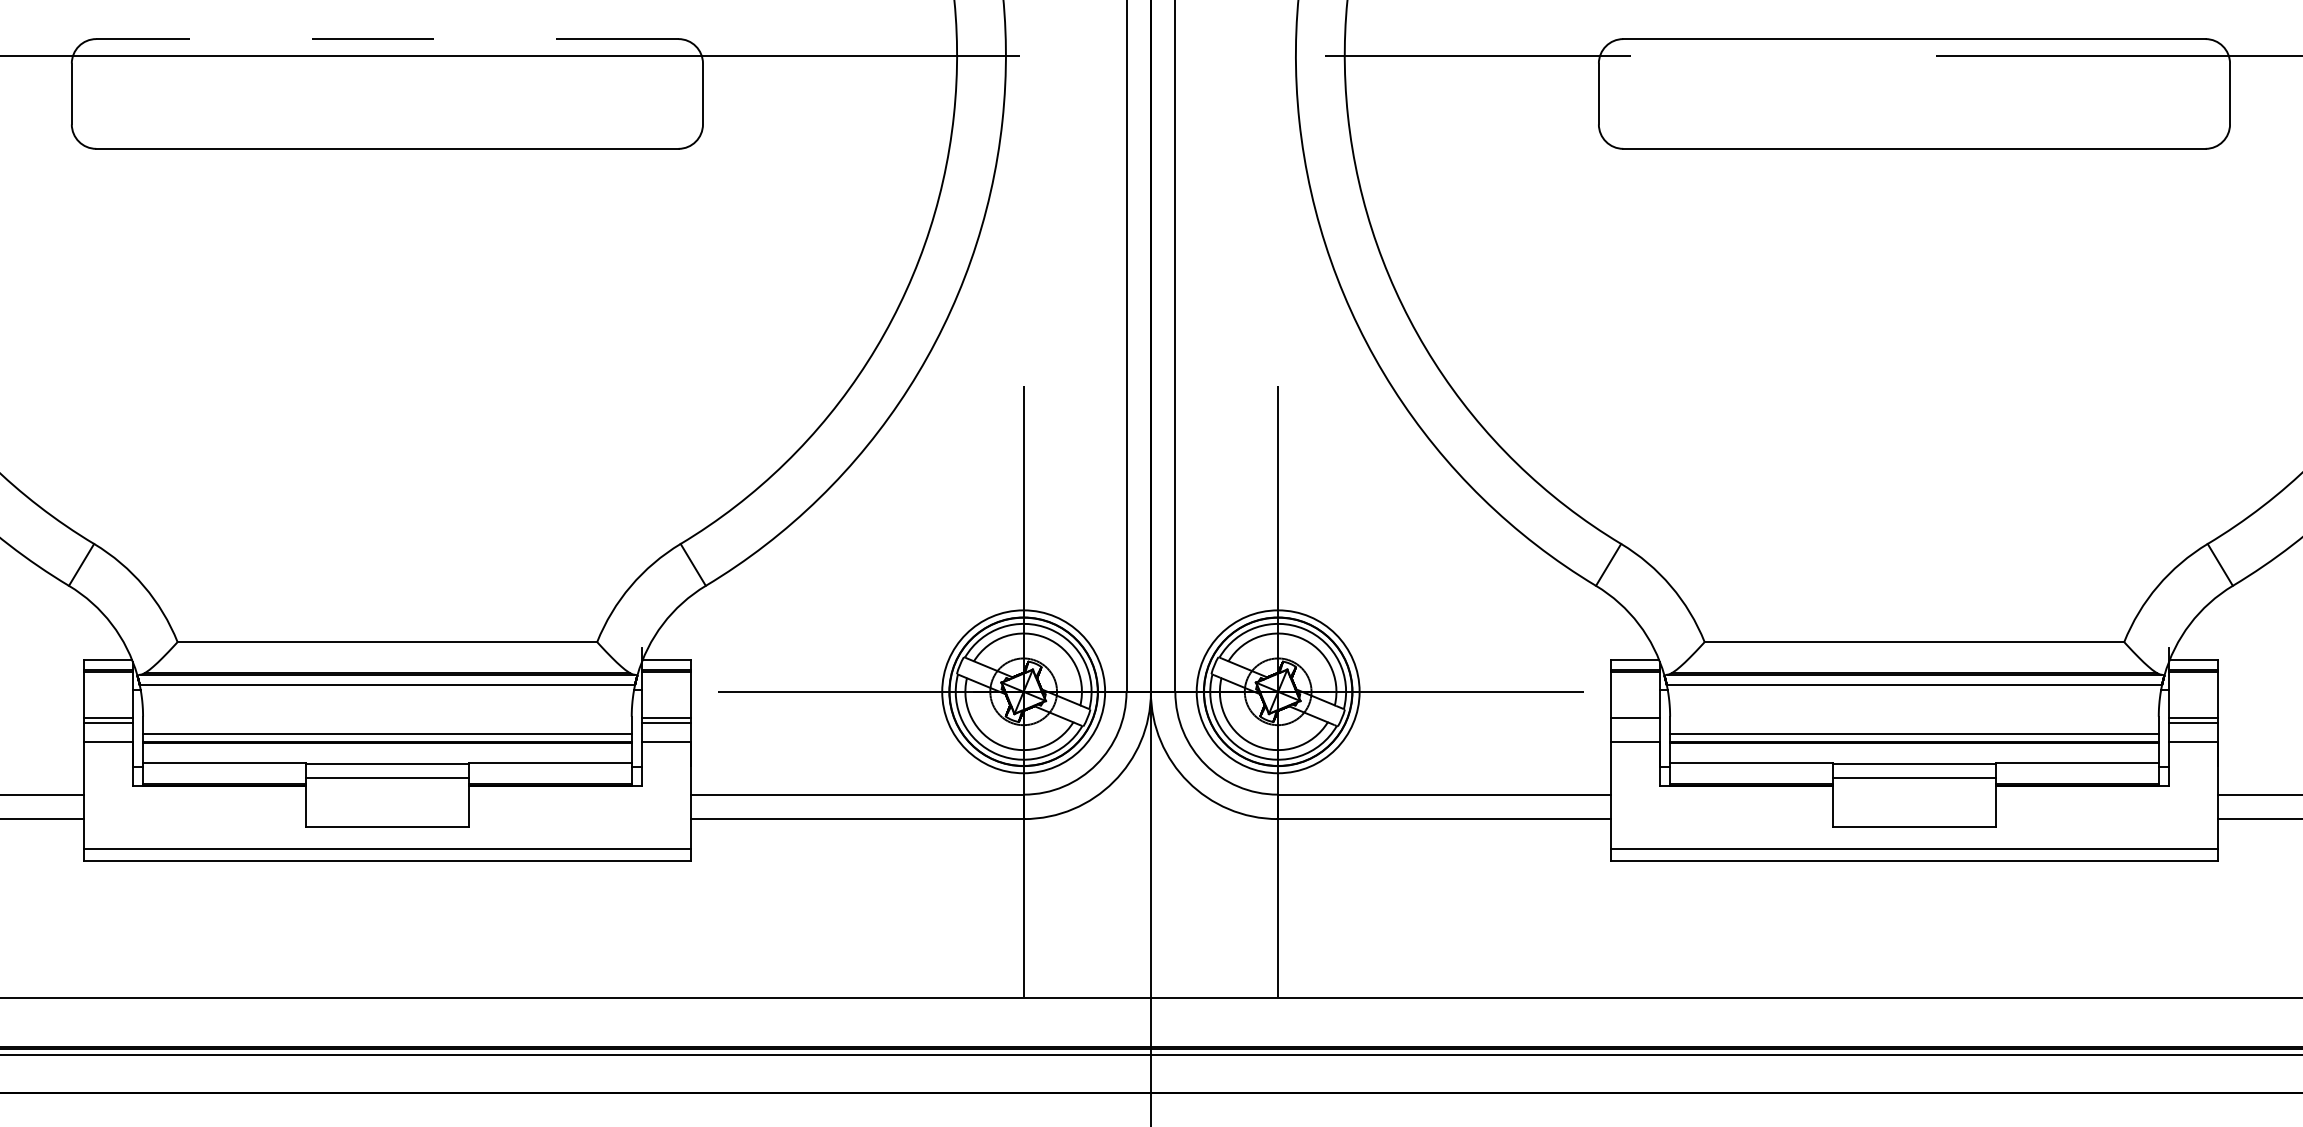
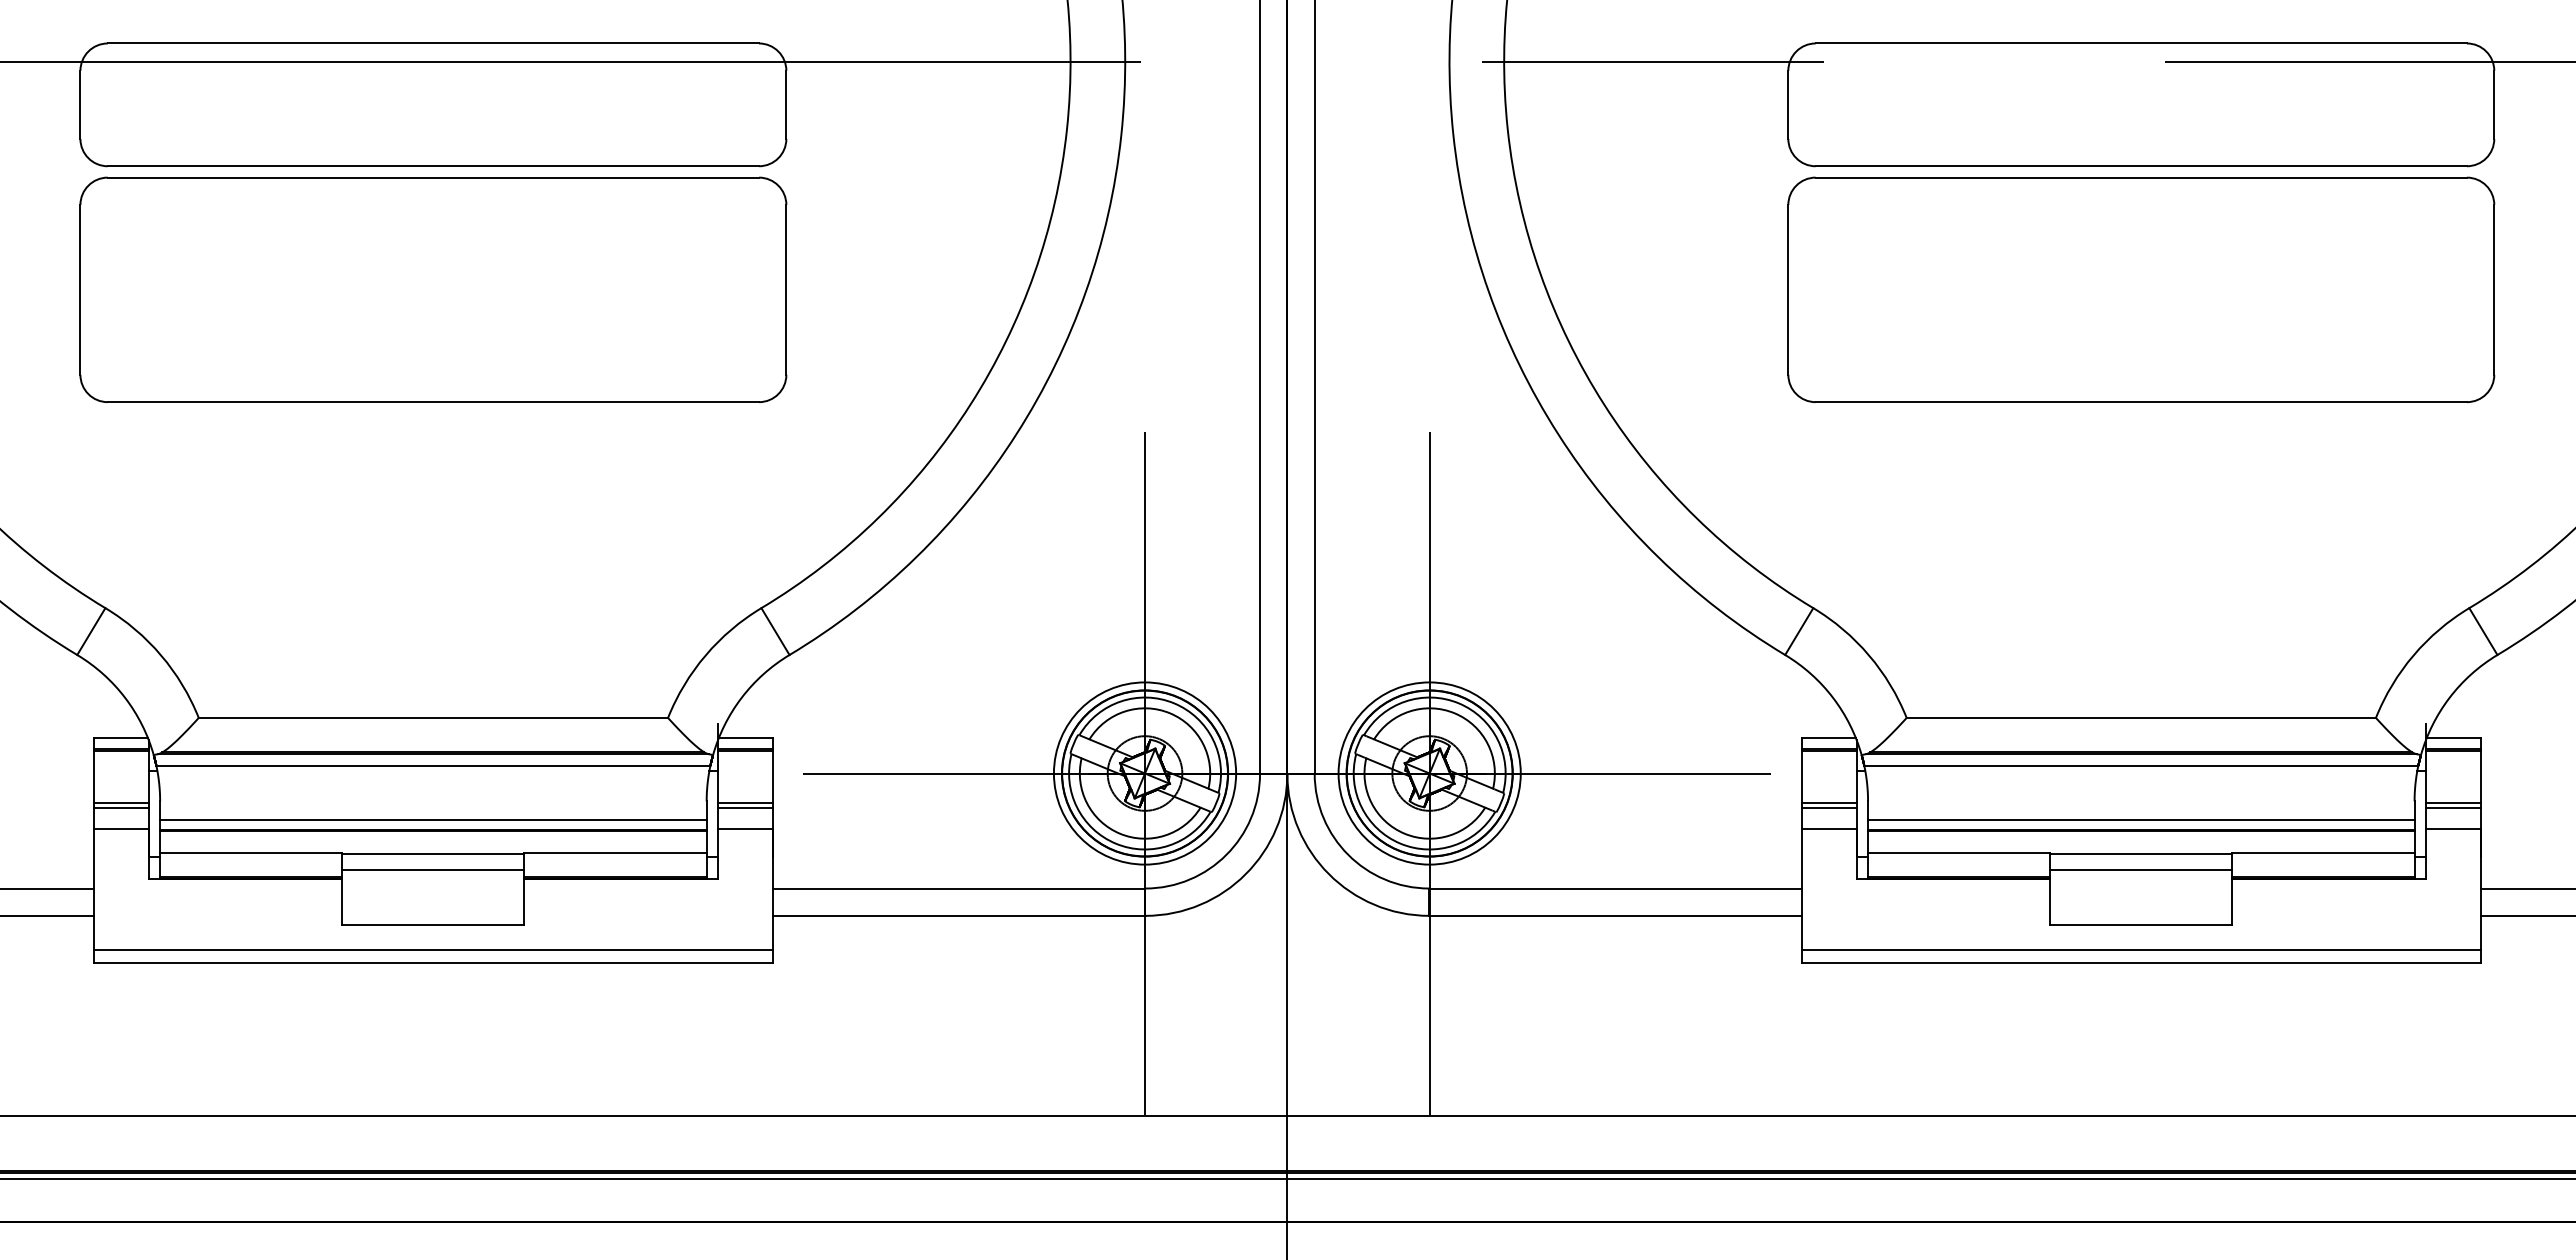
line: (387, 39) -> (433, 43), dashed -> solid
part: (387, 259) -> (433, 289), added
part: (1914, 259) -> (2141, 289), added
line: (1635, 723) -> (1829, 808), added

